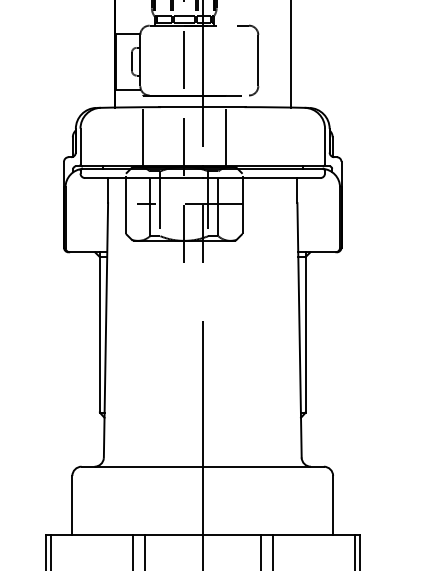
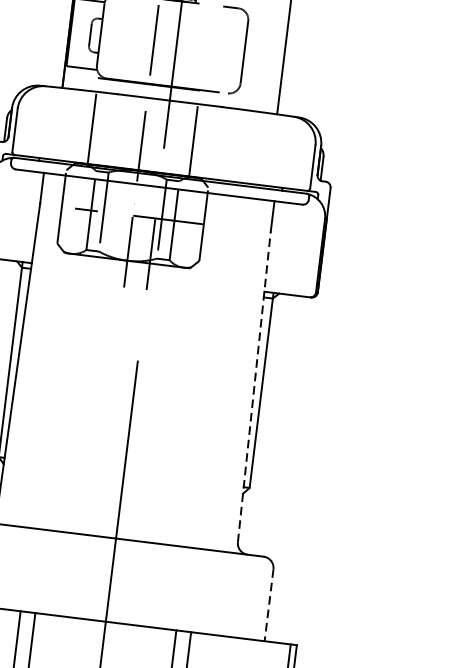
line: (299, 329) -> (254, 385), solid -> dashed
line: (333, 505) -> (269, 605), solid -> dashed

